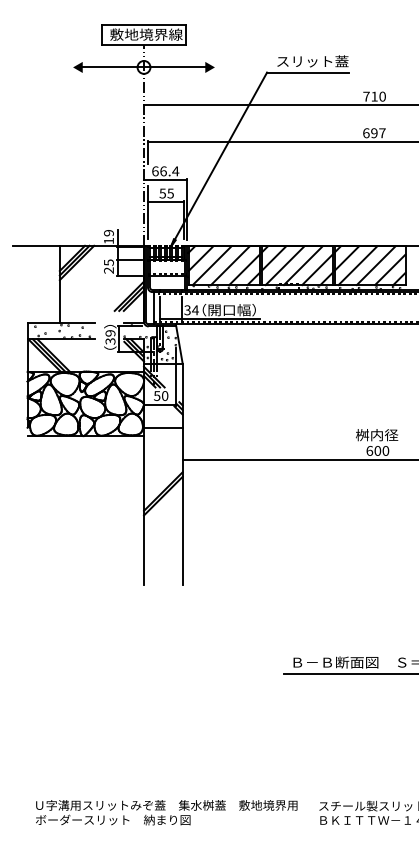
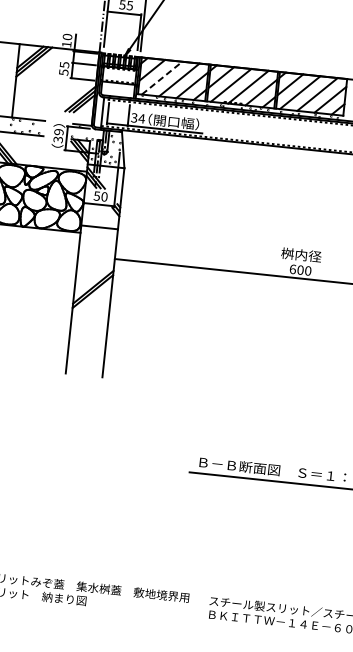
text: (108, 233) -> (67, 37), 19 -> 10
line: (212, 265) -> (162, 78), solid -> dashed
text: (108, 270) -> (63, 72), 25 -> 55

